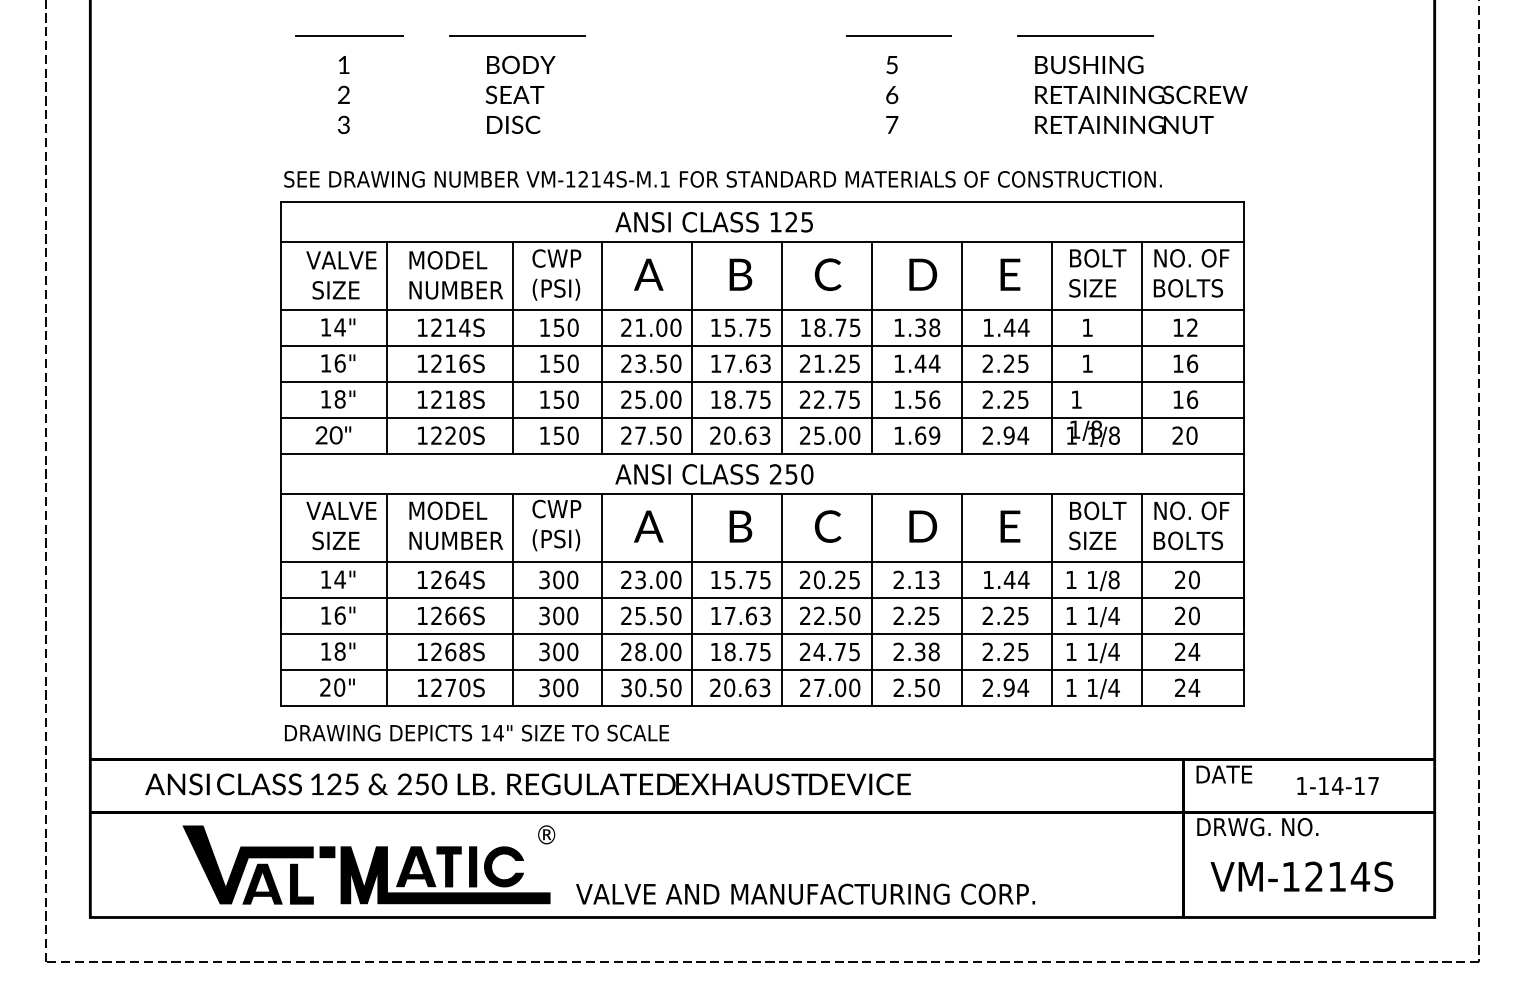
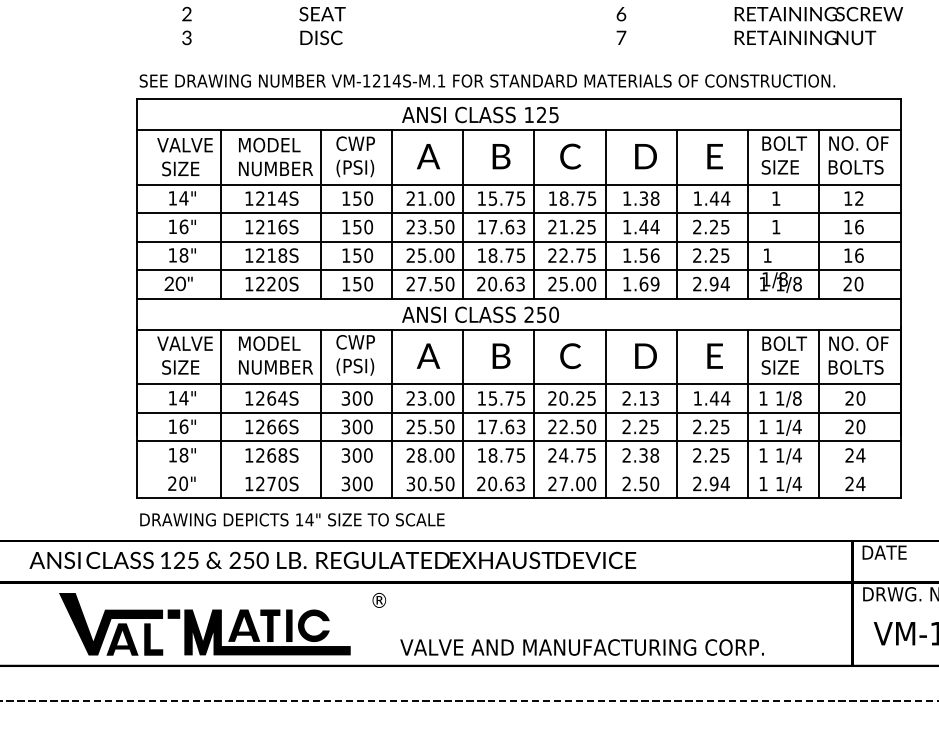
line: (762, 670) -> (518, 470), removed
text: (546, 834) -> (379, 600), moved
text: (805, 893) -> (582, 646), moved

